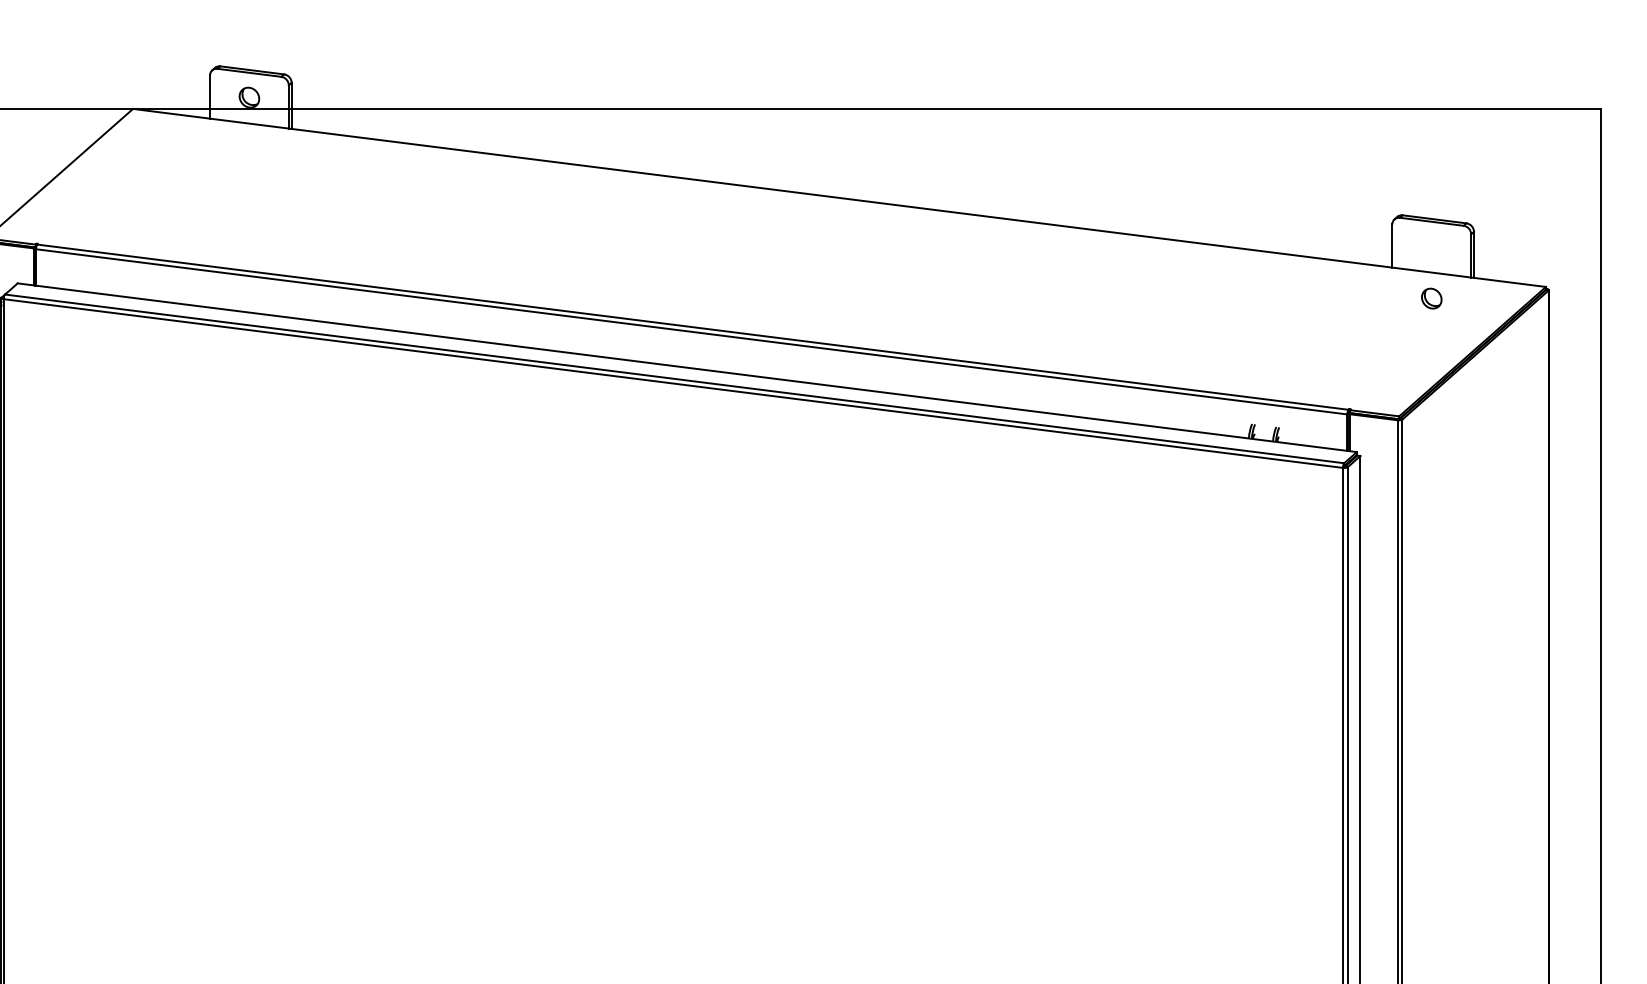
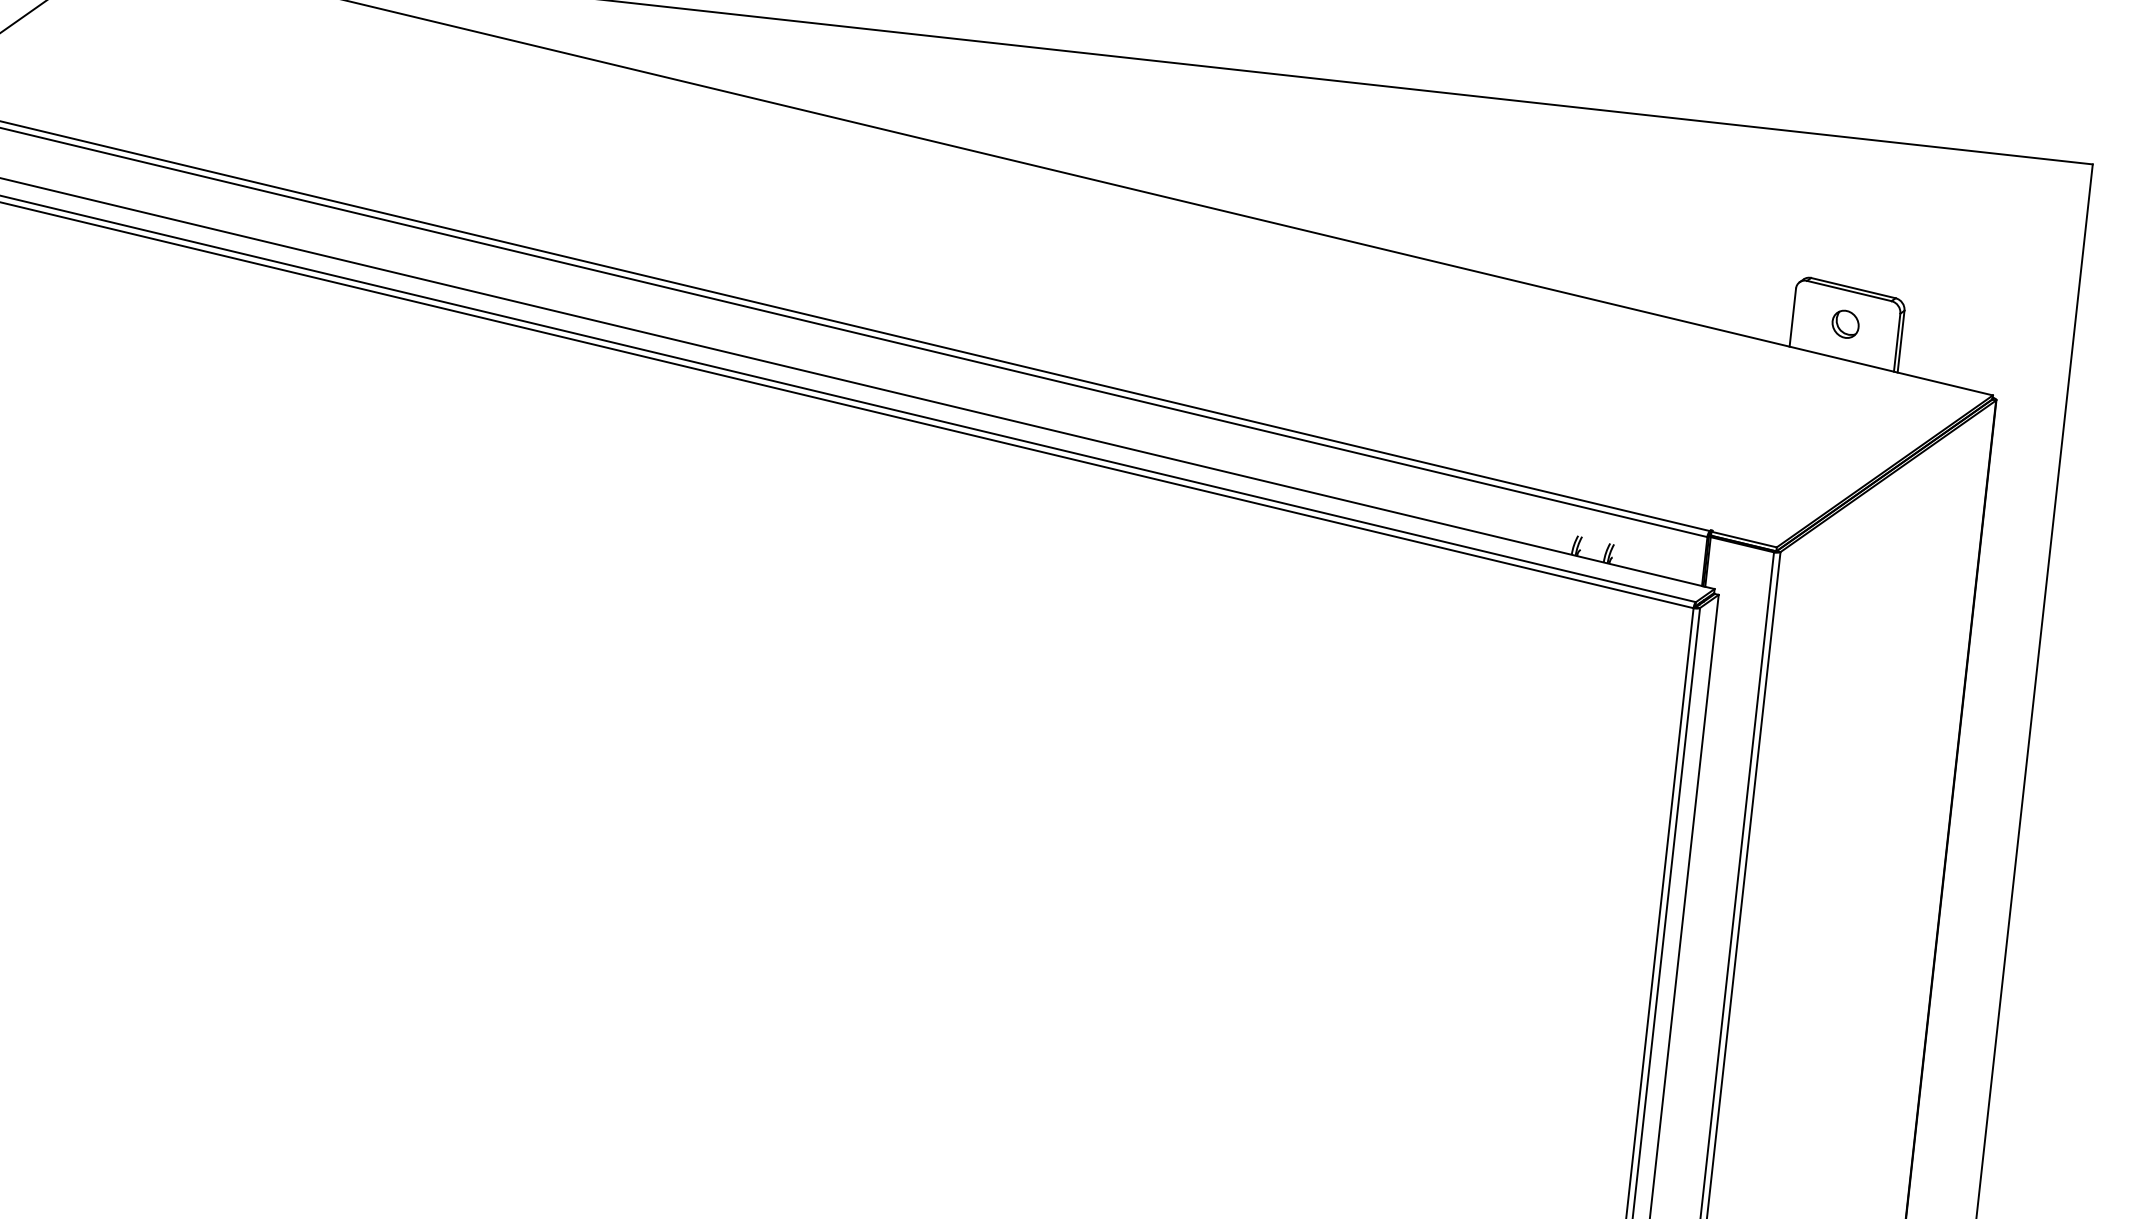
part: (1431, 298) -> (1845, 324), moved

